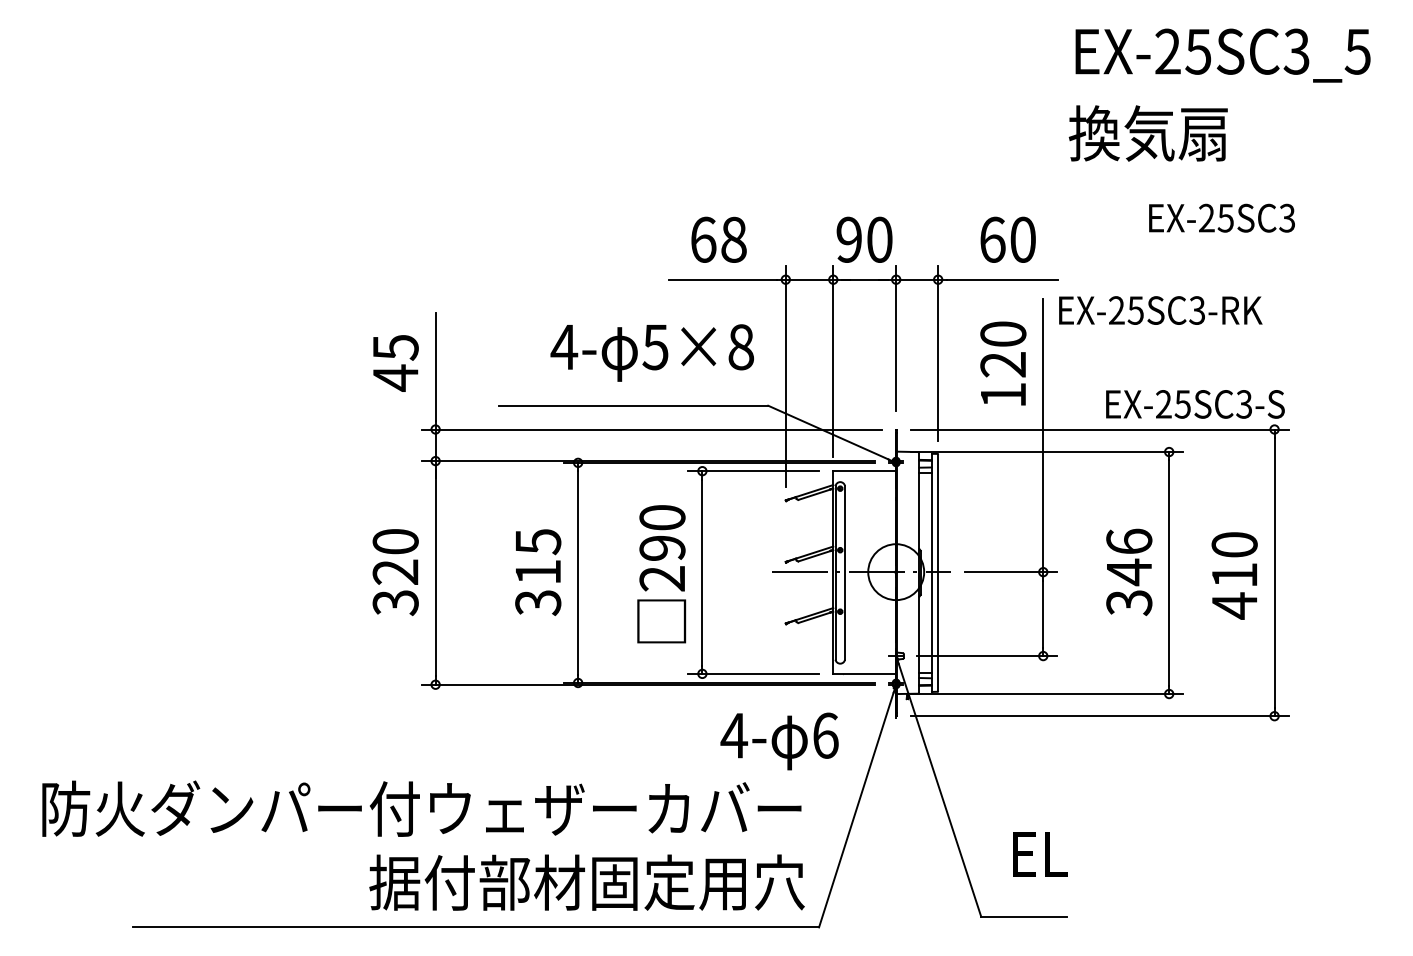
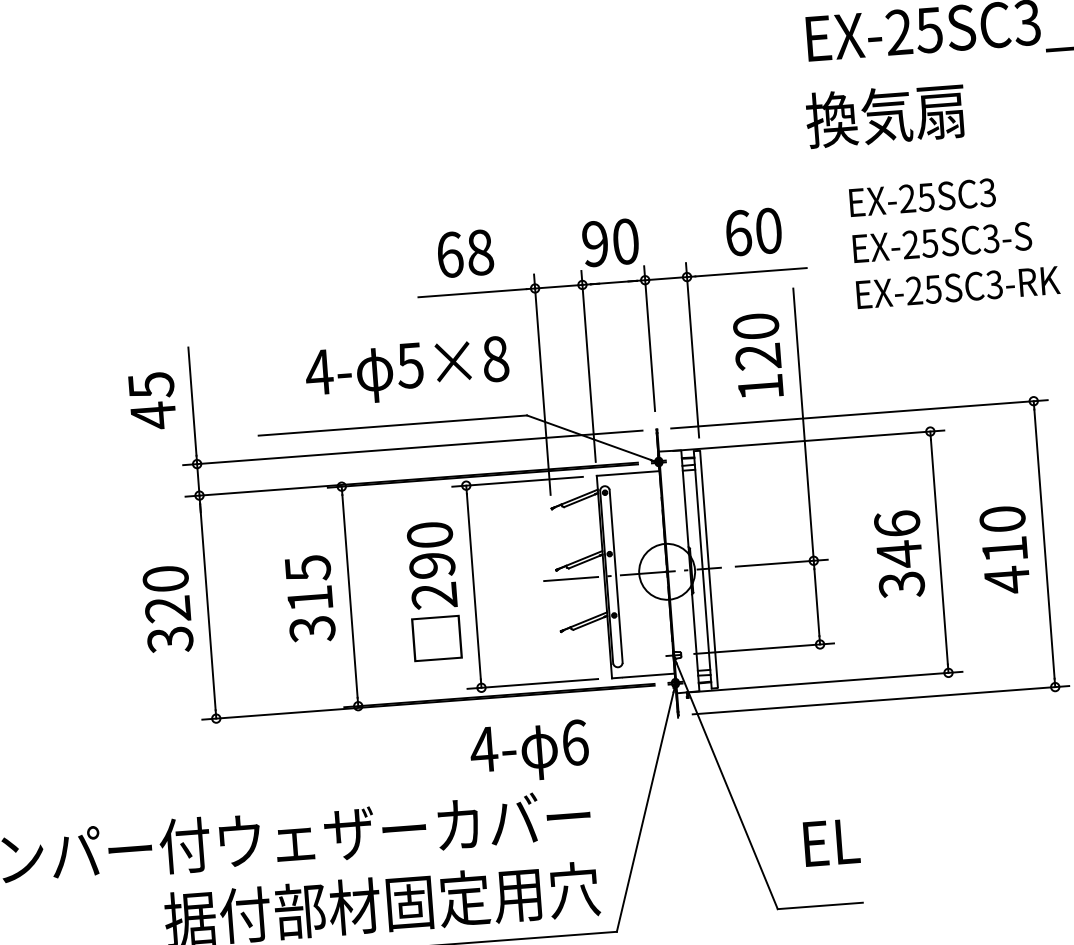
text: (1221, 217) -> (922, 196), moved
text: (1160, 310) -> (957, 287), moved
text: (1195, 404) -> (942, 242), moved
text: (779, 741) -> (529, 751), moved

